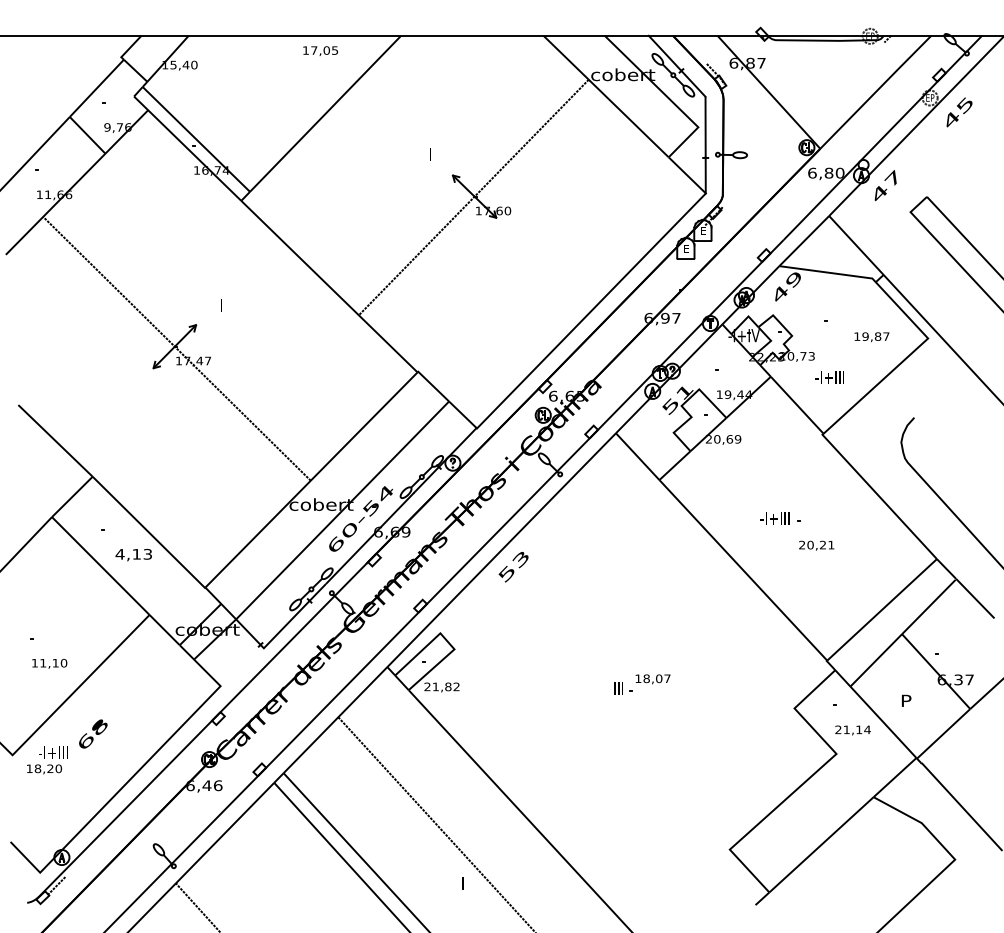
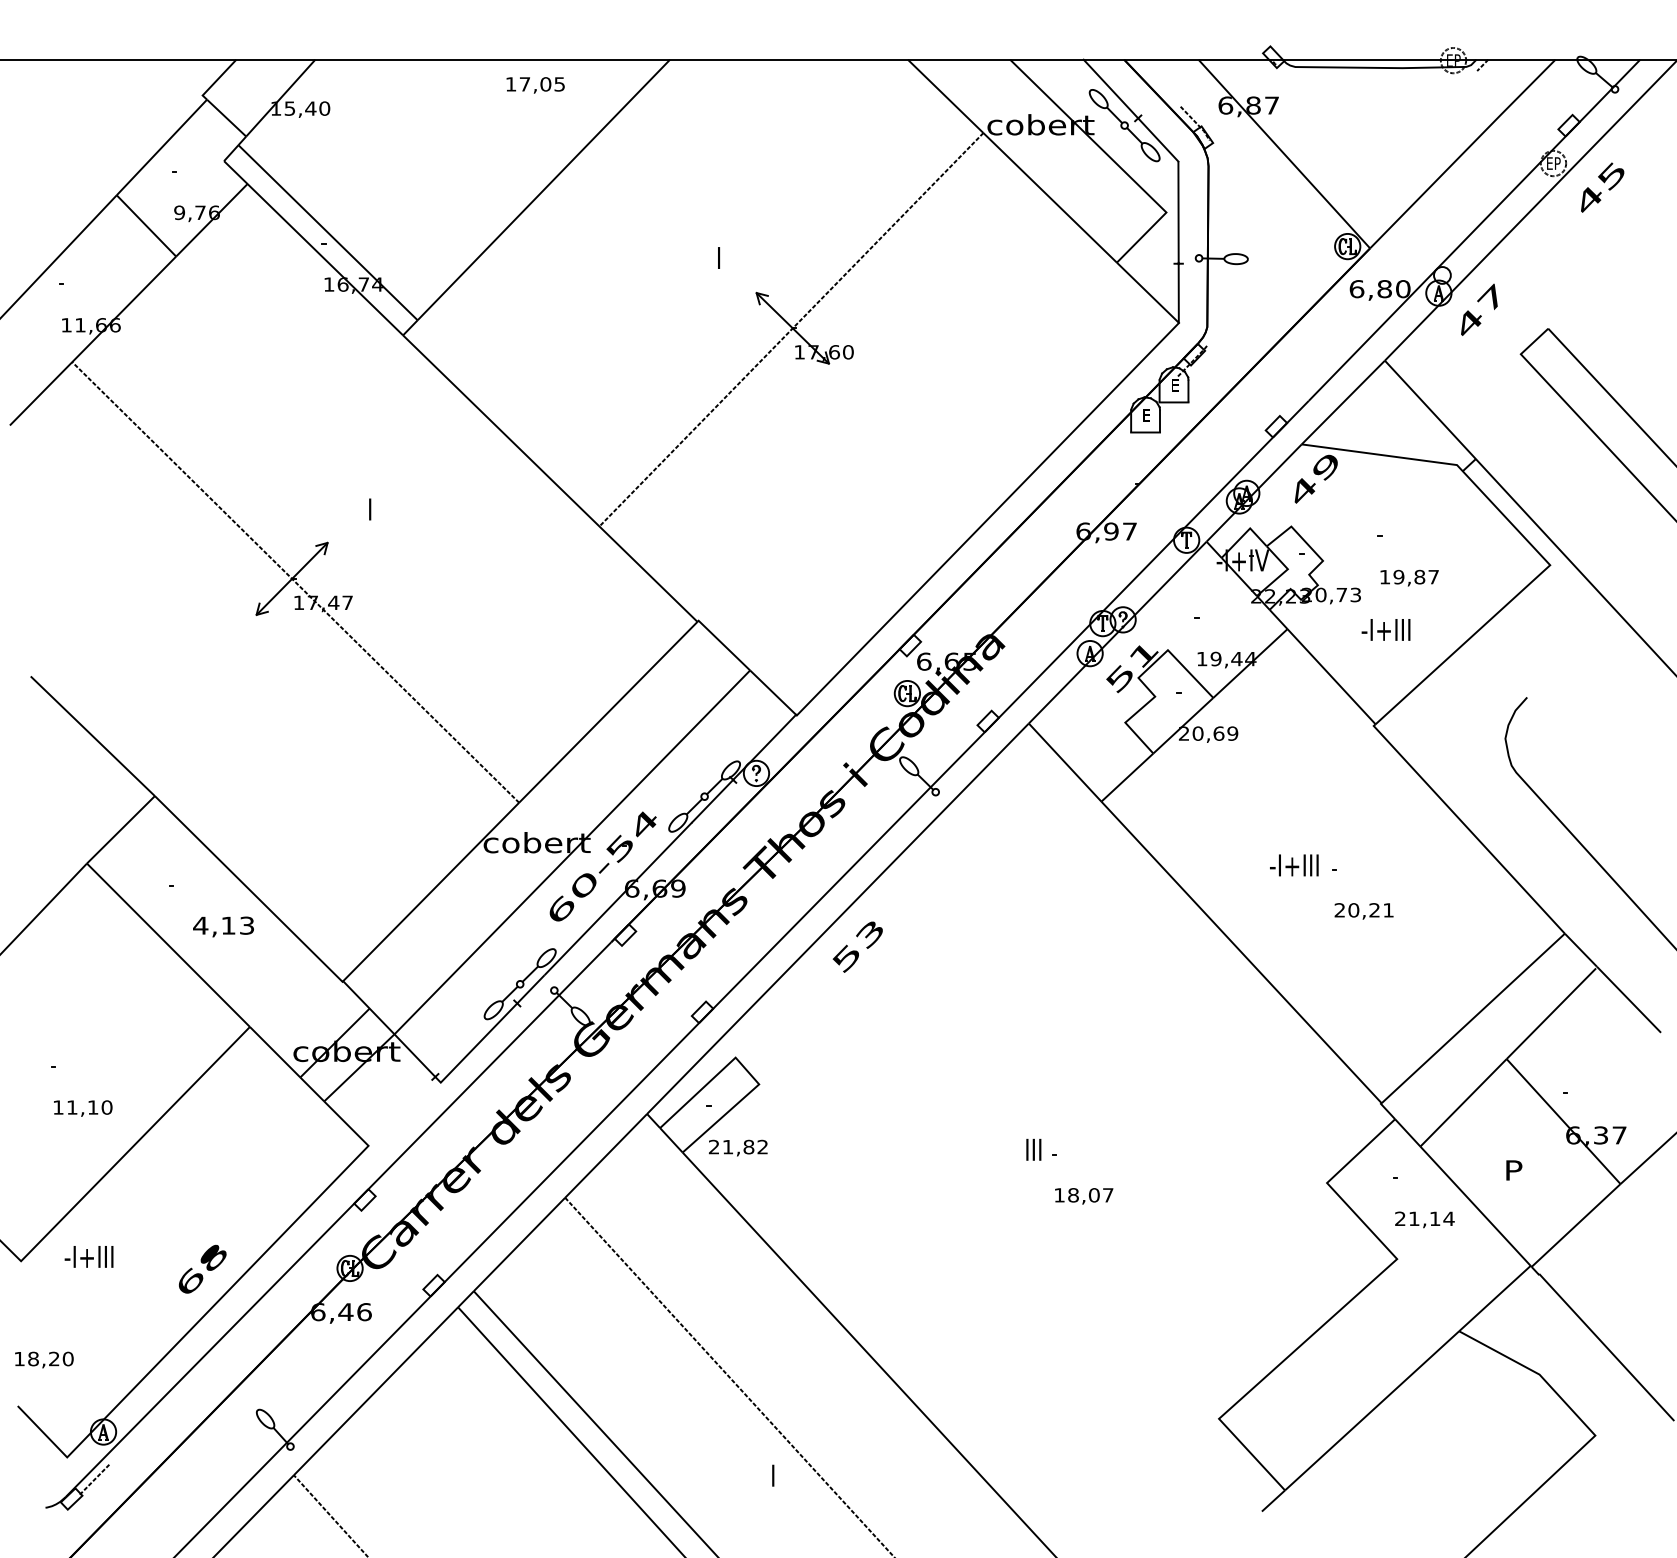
text: (871, 337) -> (1408, 578), moved
text: (652, 679) -> (1083, 1196), moved
text: (93, 733) -> (203, 1268), moved
text: (44, 769) -> (44, 1360), moved

